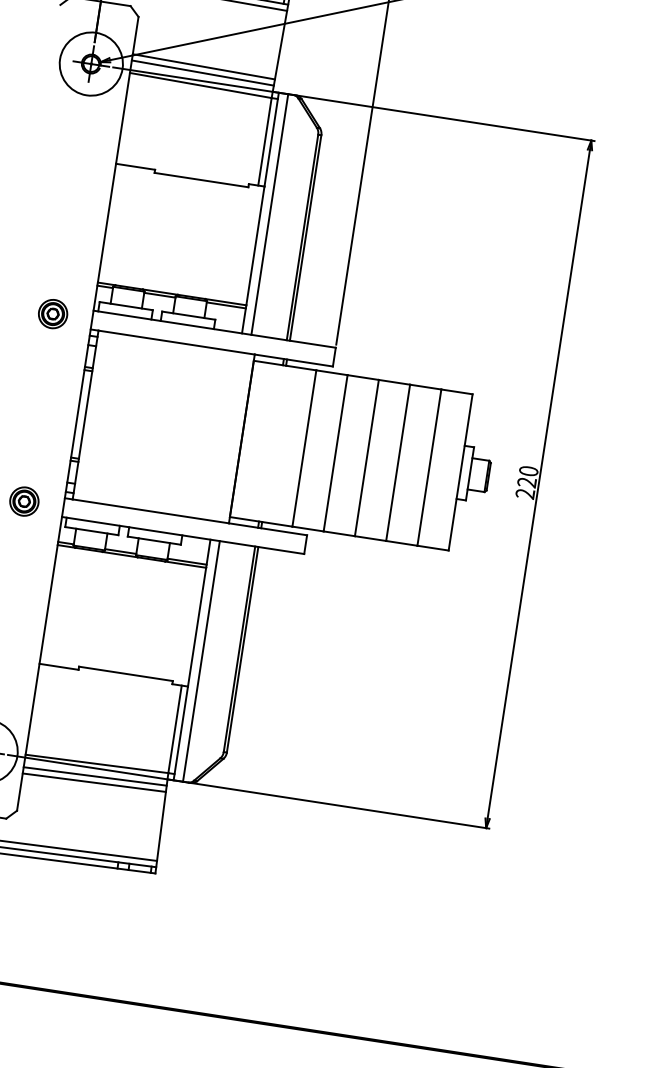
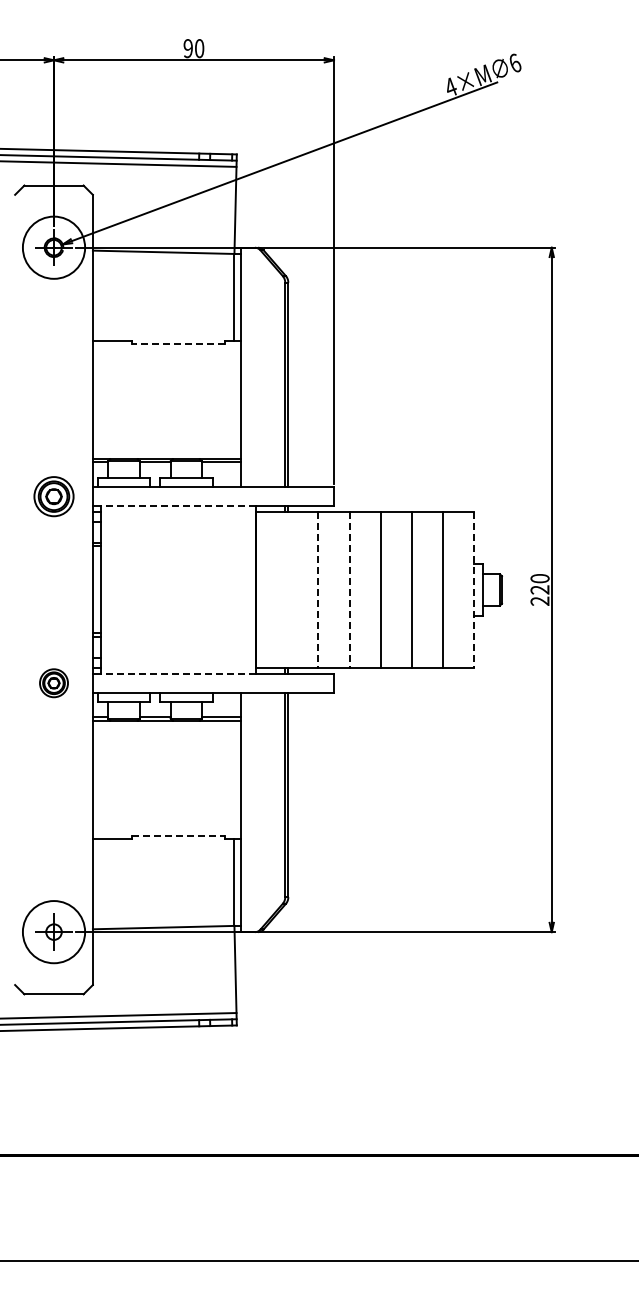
line: (203, 66) -> (163, 233), removed
line: (202, 72) -> (163, 239), removed
line: (201, 180) -> (178, 344), solid -> dashed
line: (270, 214) -> (250, 367), removed
part: (52, 313) -> (53, 496), size x1.4
line: (176, 342) -> (178, 505), solid -> dashed
line: (304, 448) -> (318, 589), solid -> dashed
line: (335, 452) -> (349, 589), solid -> dashed
line: (460, 471) -> (473, 589), solid -> dashed
line: (150, 510) -> (178, 673), solid -> dashed
line: (201, 661) -> (250, 812), removed
line: (126, 673) -> (178, 835), solid -> dashed
line: (94, 775) -> (163, 939), removed
line: (94, 781) -> (163, 945), removed

